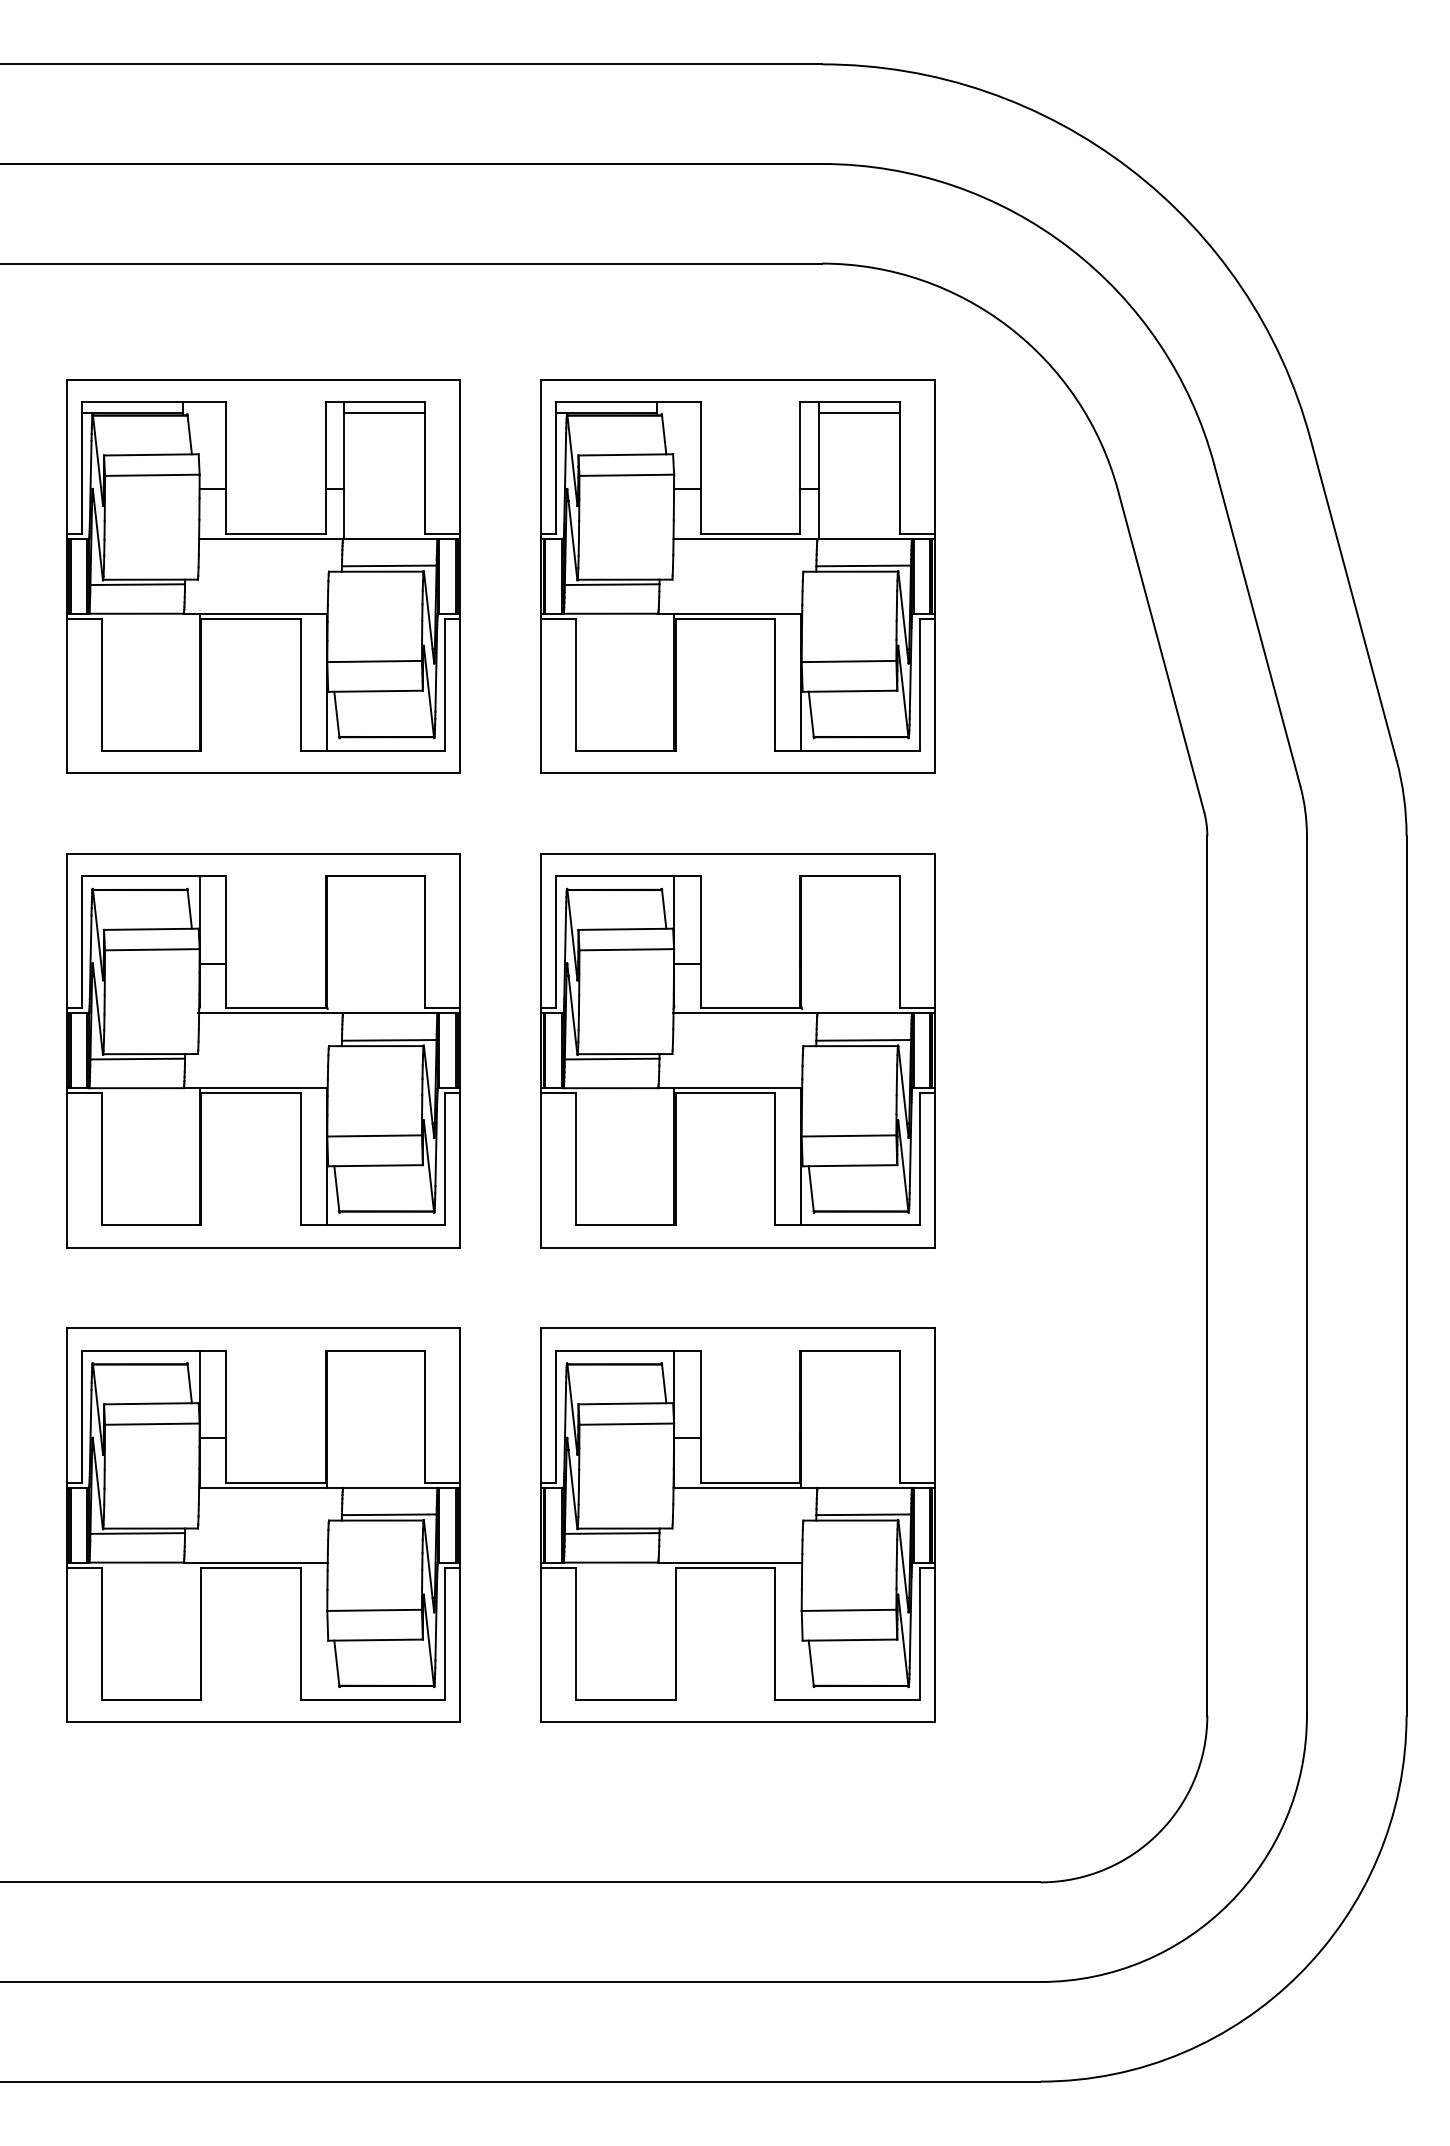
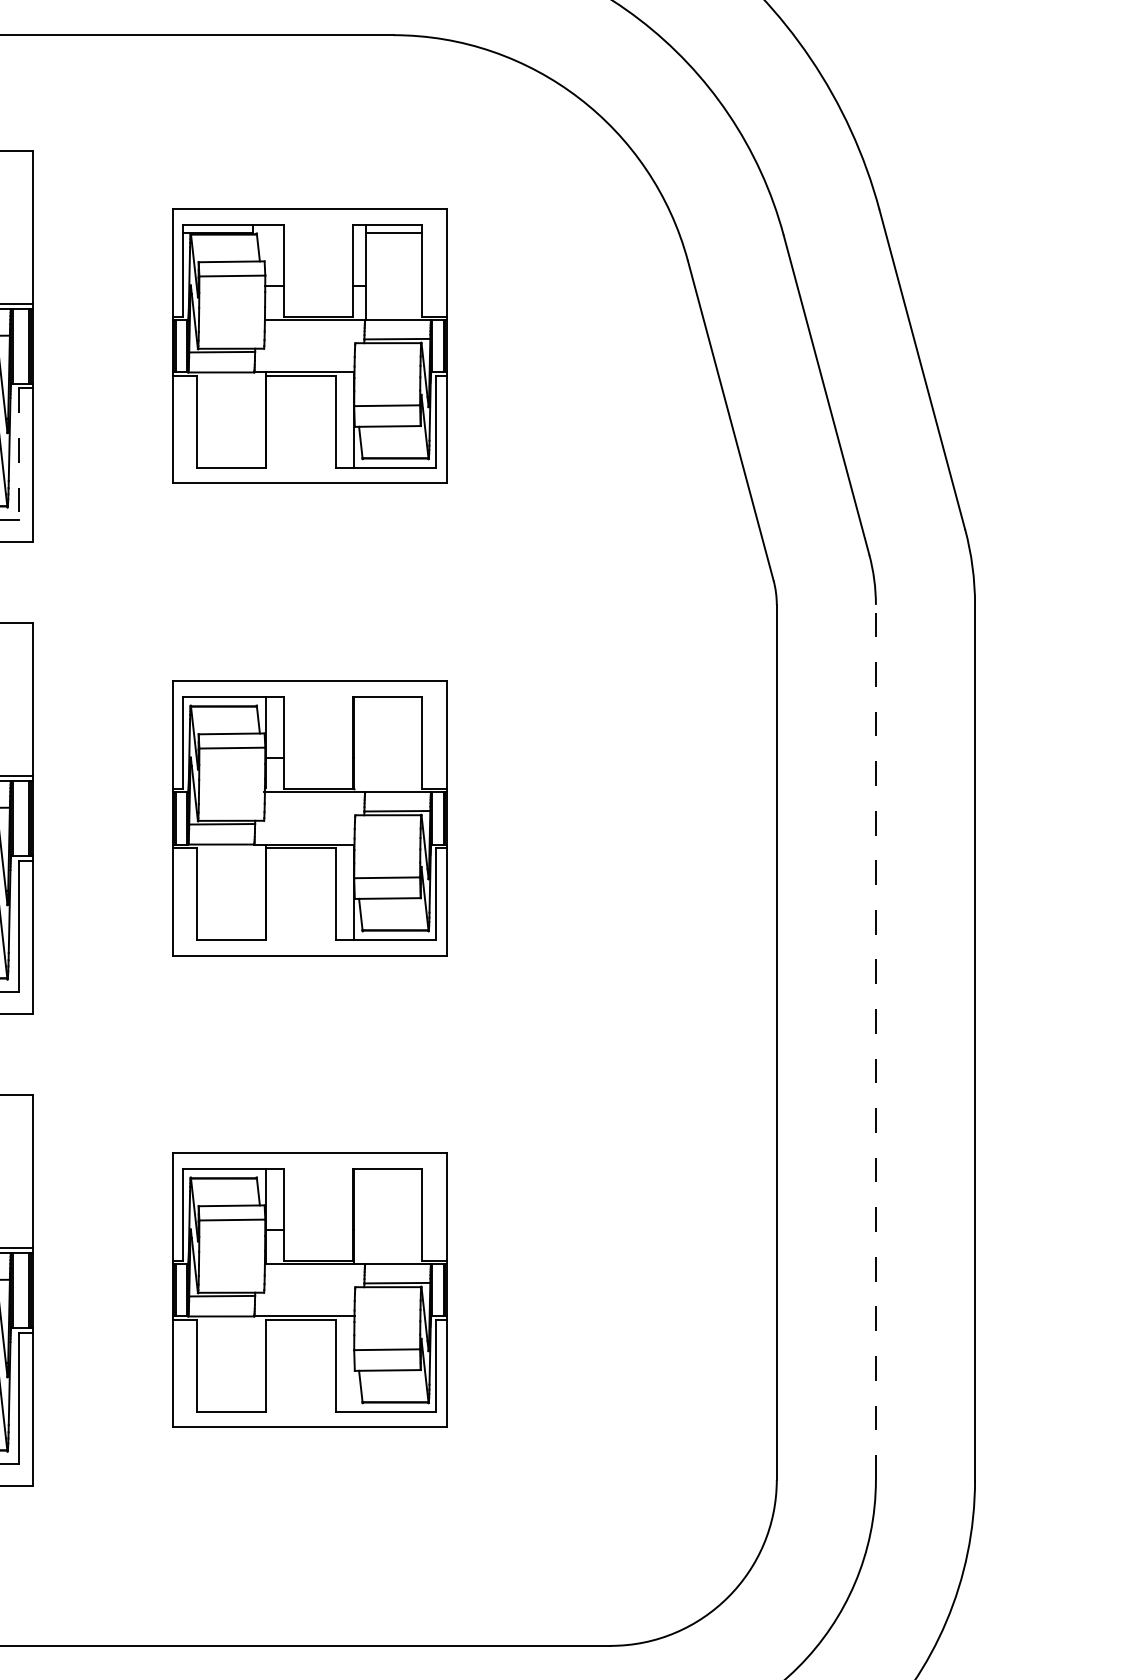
part: (737, 576) -> (309, 346), size x0.7
line: (445, 684) -> (18, 453), solid -> dashed
part: (737, 1050) -> (309, 818), size x0.7
line: (1306, 1275) -> (875, 1042), solid -> dashed
part: (737, 1524) -> (309, 1289), size x0.7

